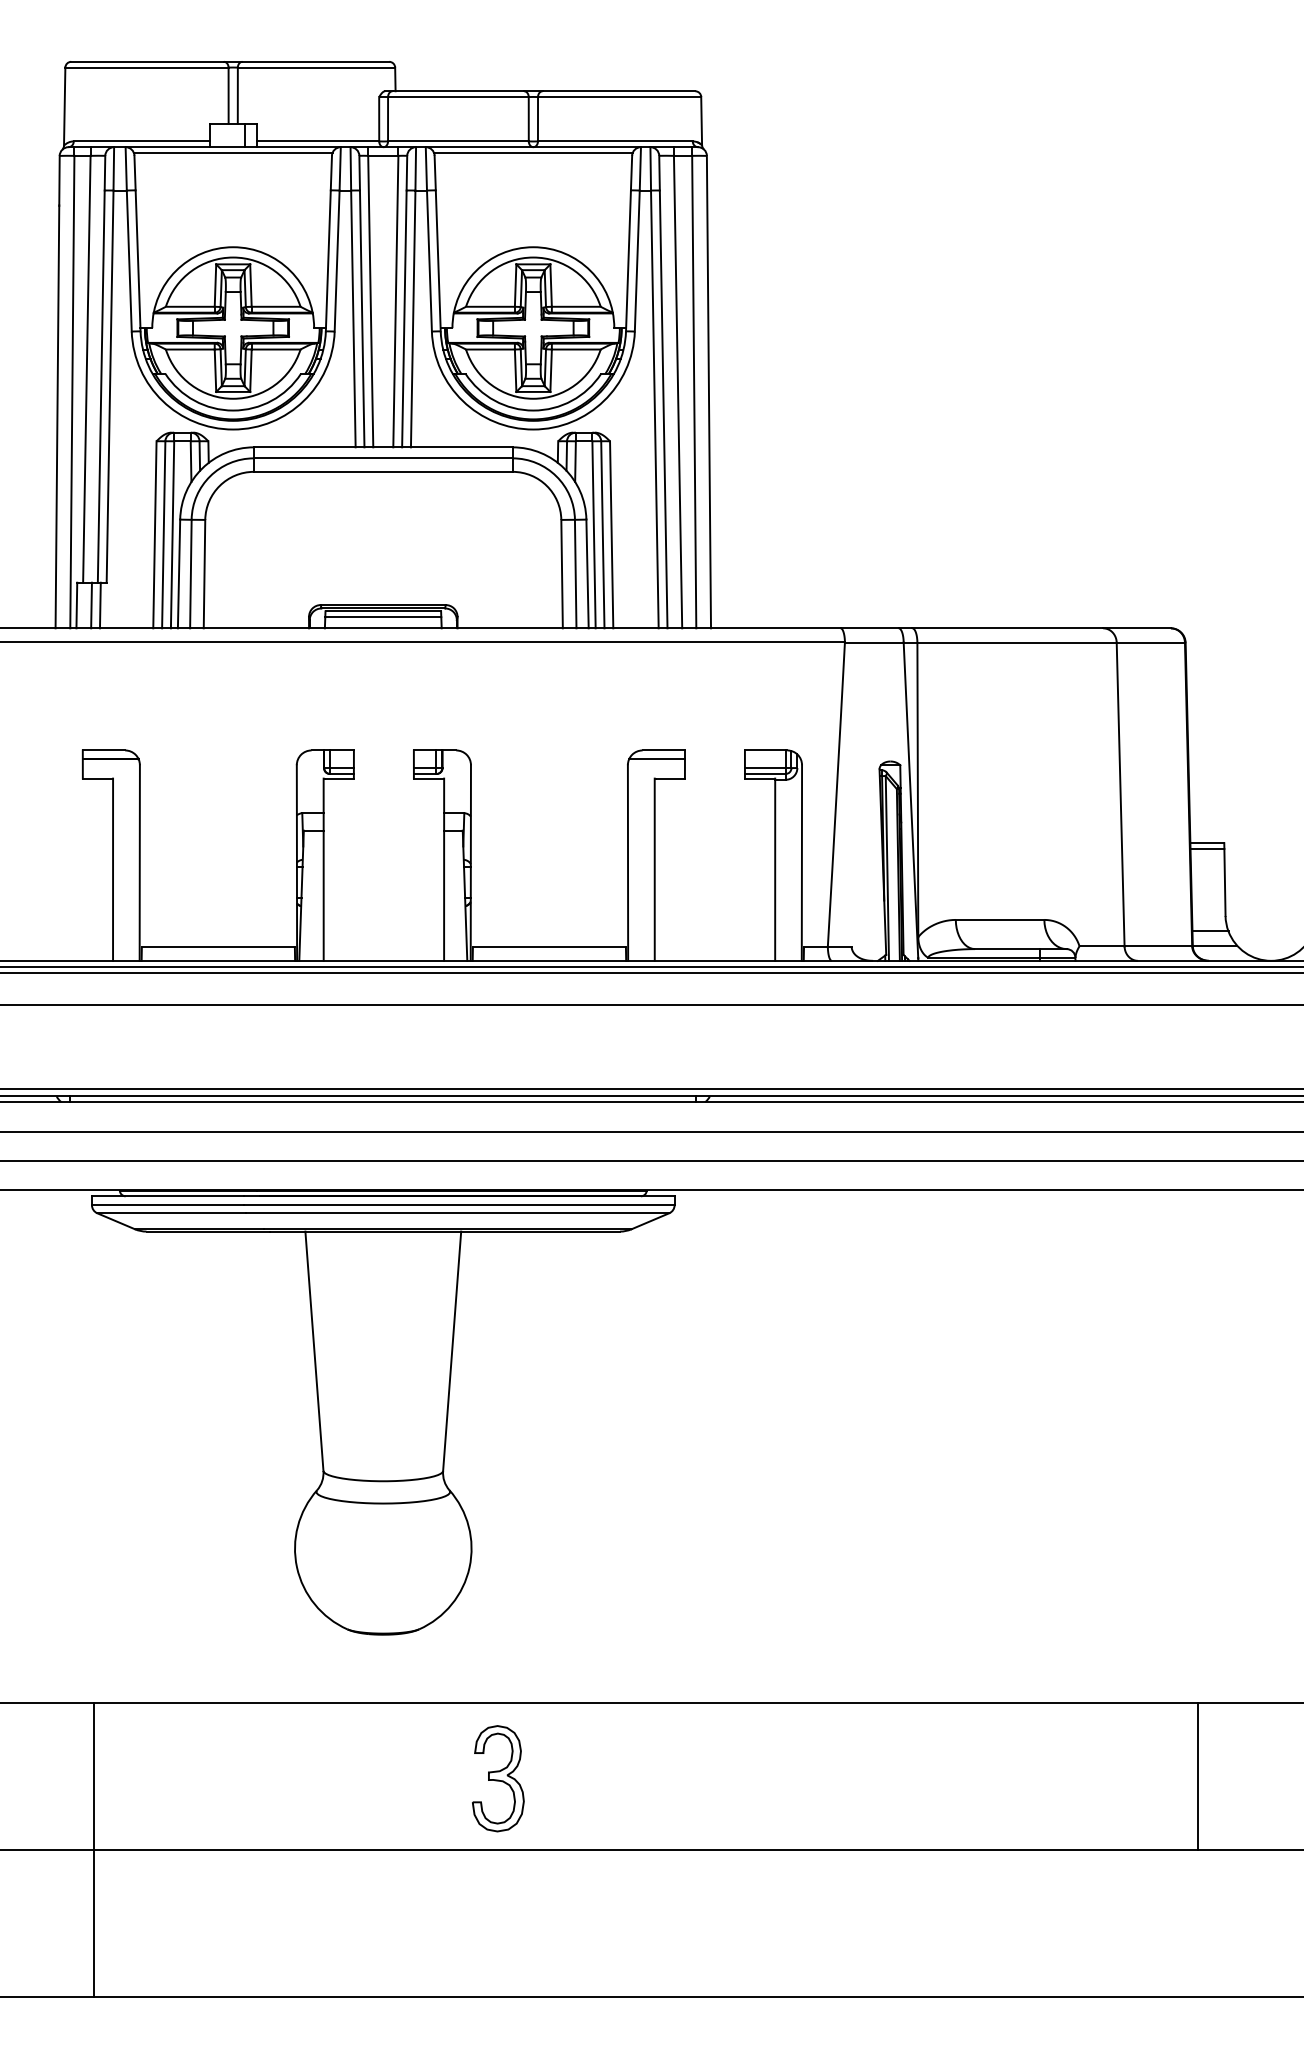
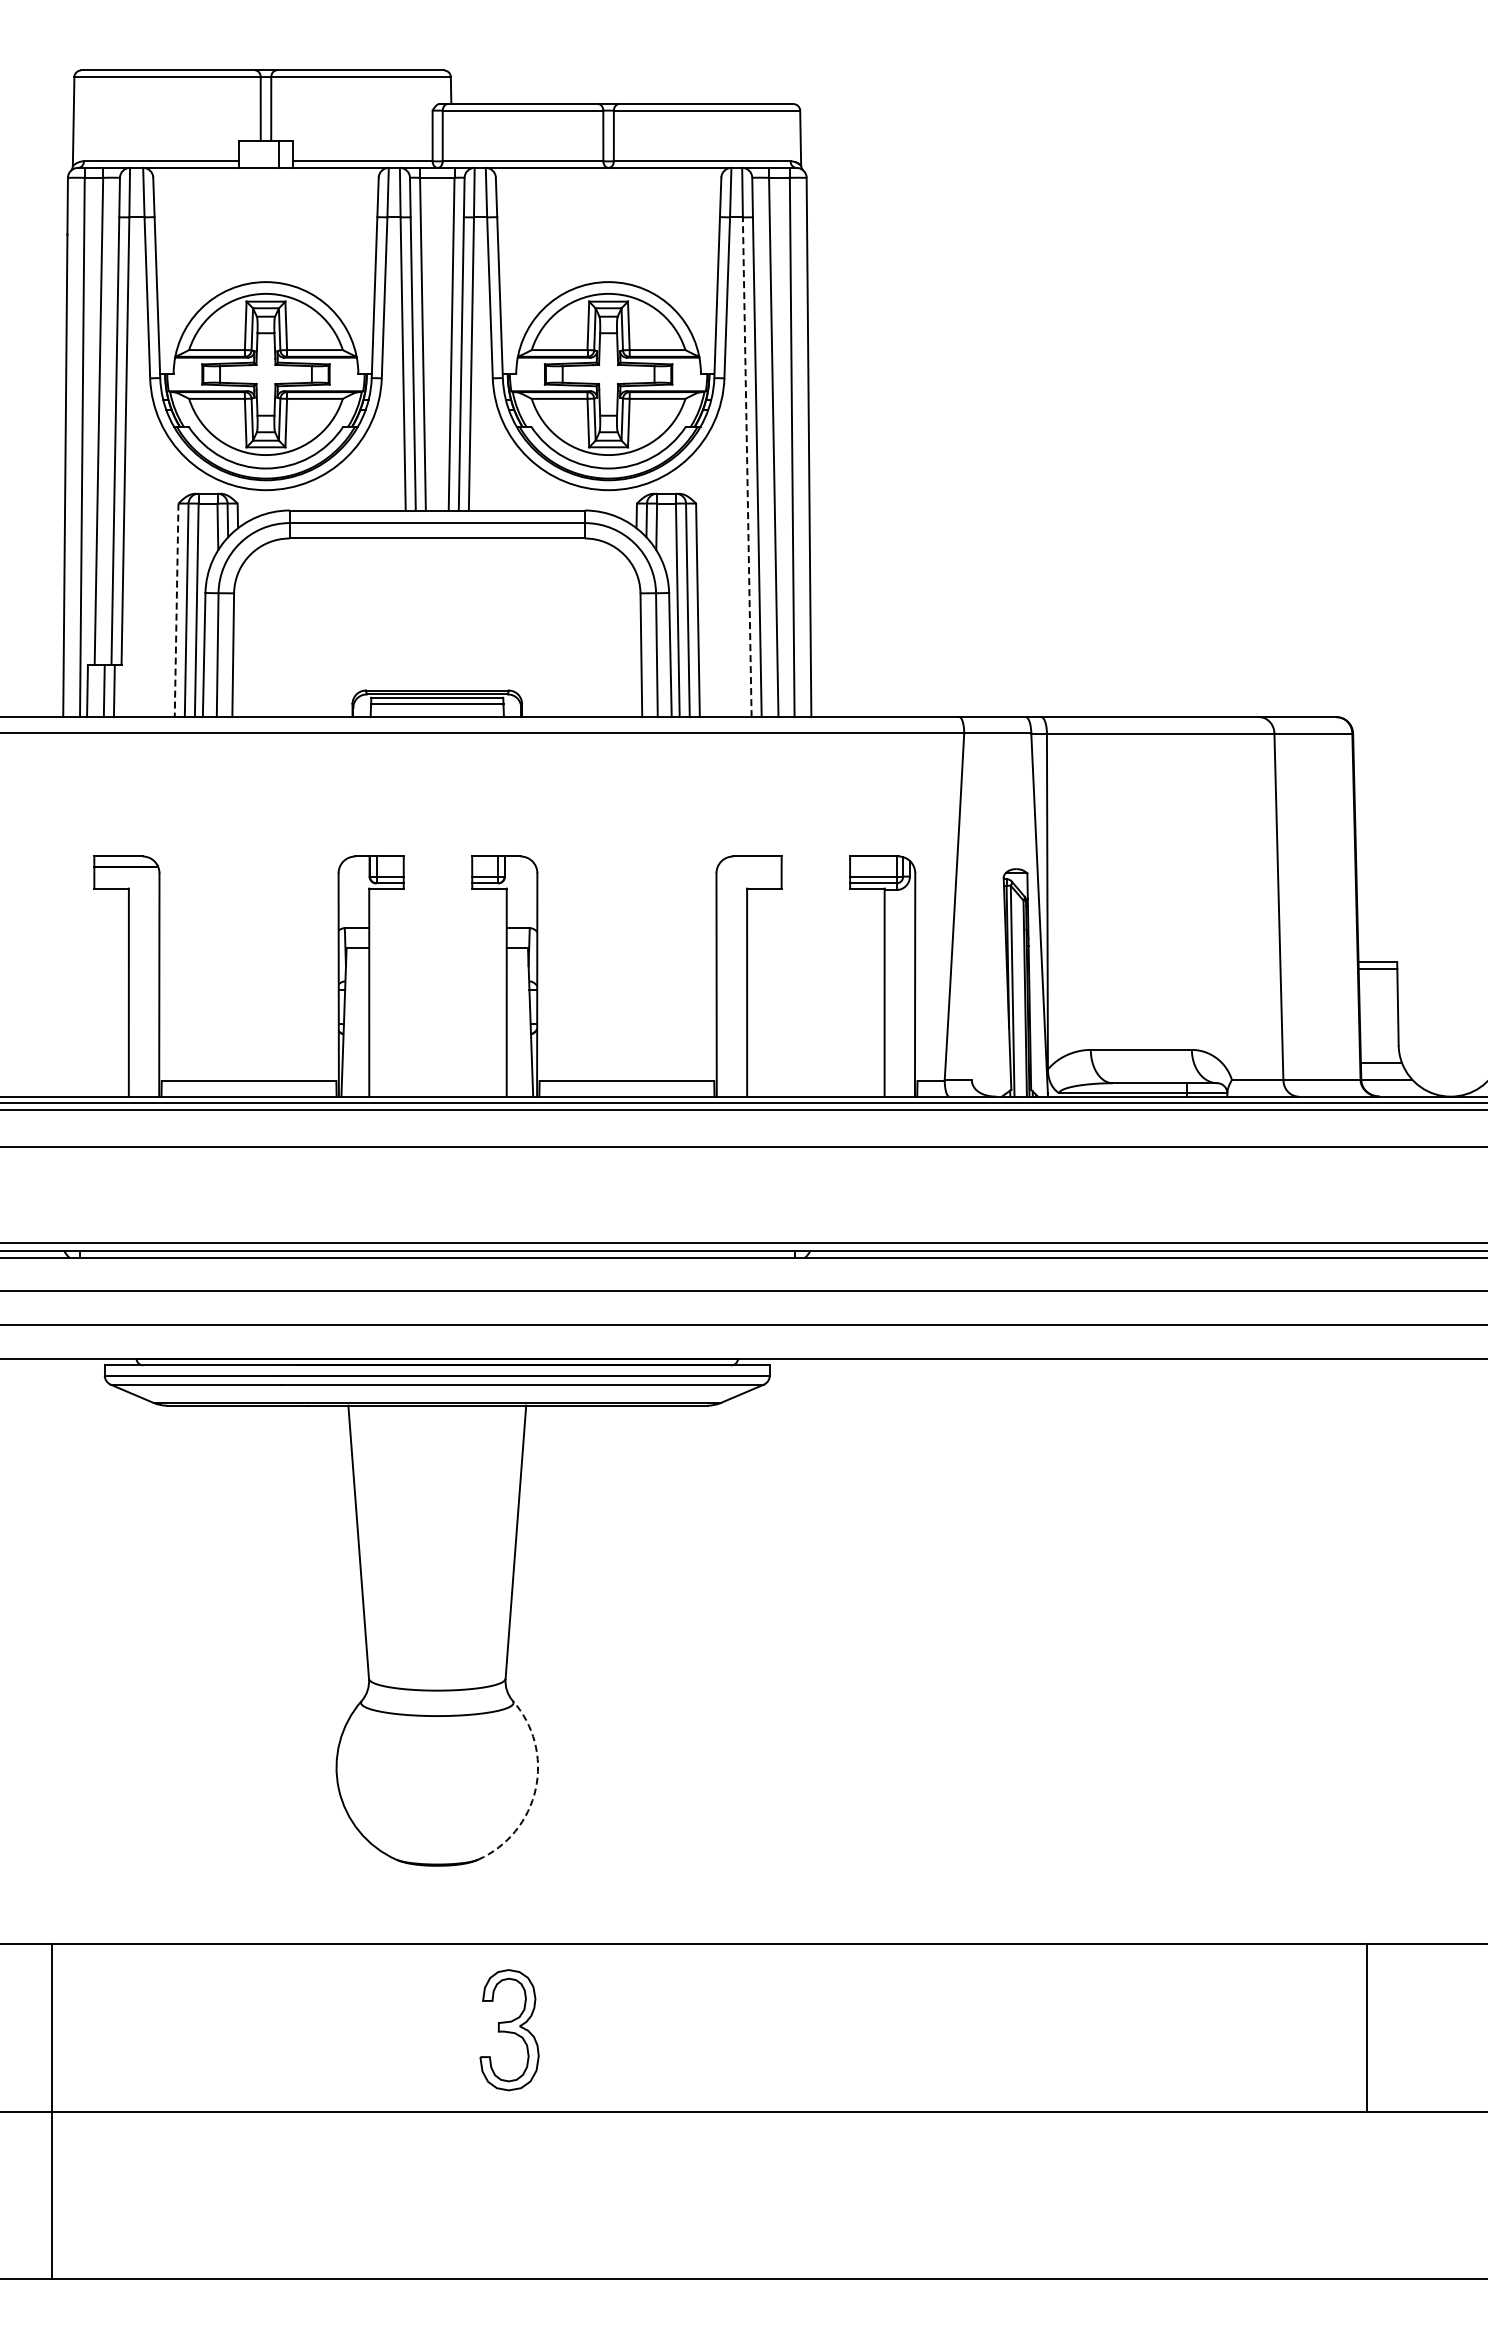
line: (232, 152) -> (265, 174), removed
line: (533, 152) -> (608, 174), removed
line: (655, 409) -> (747, 467), solid -> dashed
line: (154, 534) -> (176, 610), solid -> dashed
line: (656, 759) -> (749, 866), removed
arc: (469, 1567) -> (535, 1789), solid -> dashed
part: (498, 1779) -> (509, 2030), moved
line: (94, 1849) -> (52, 2111), moved

